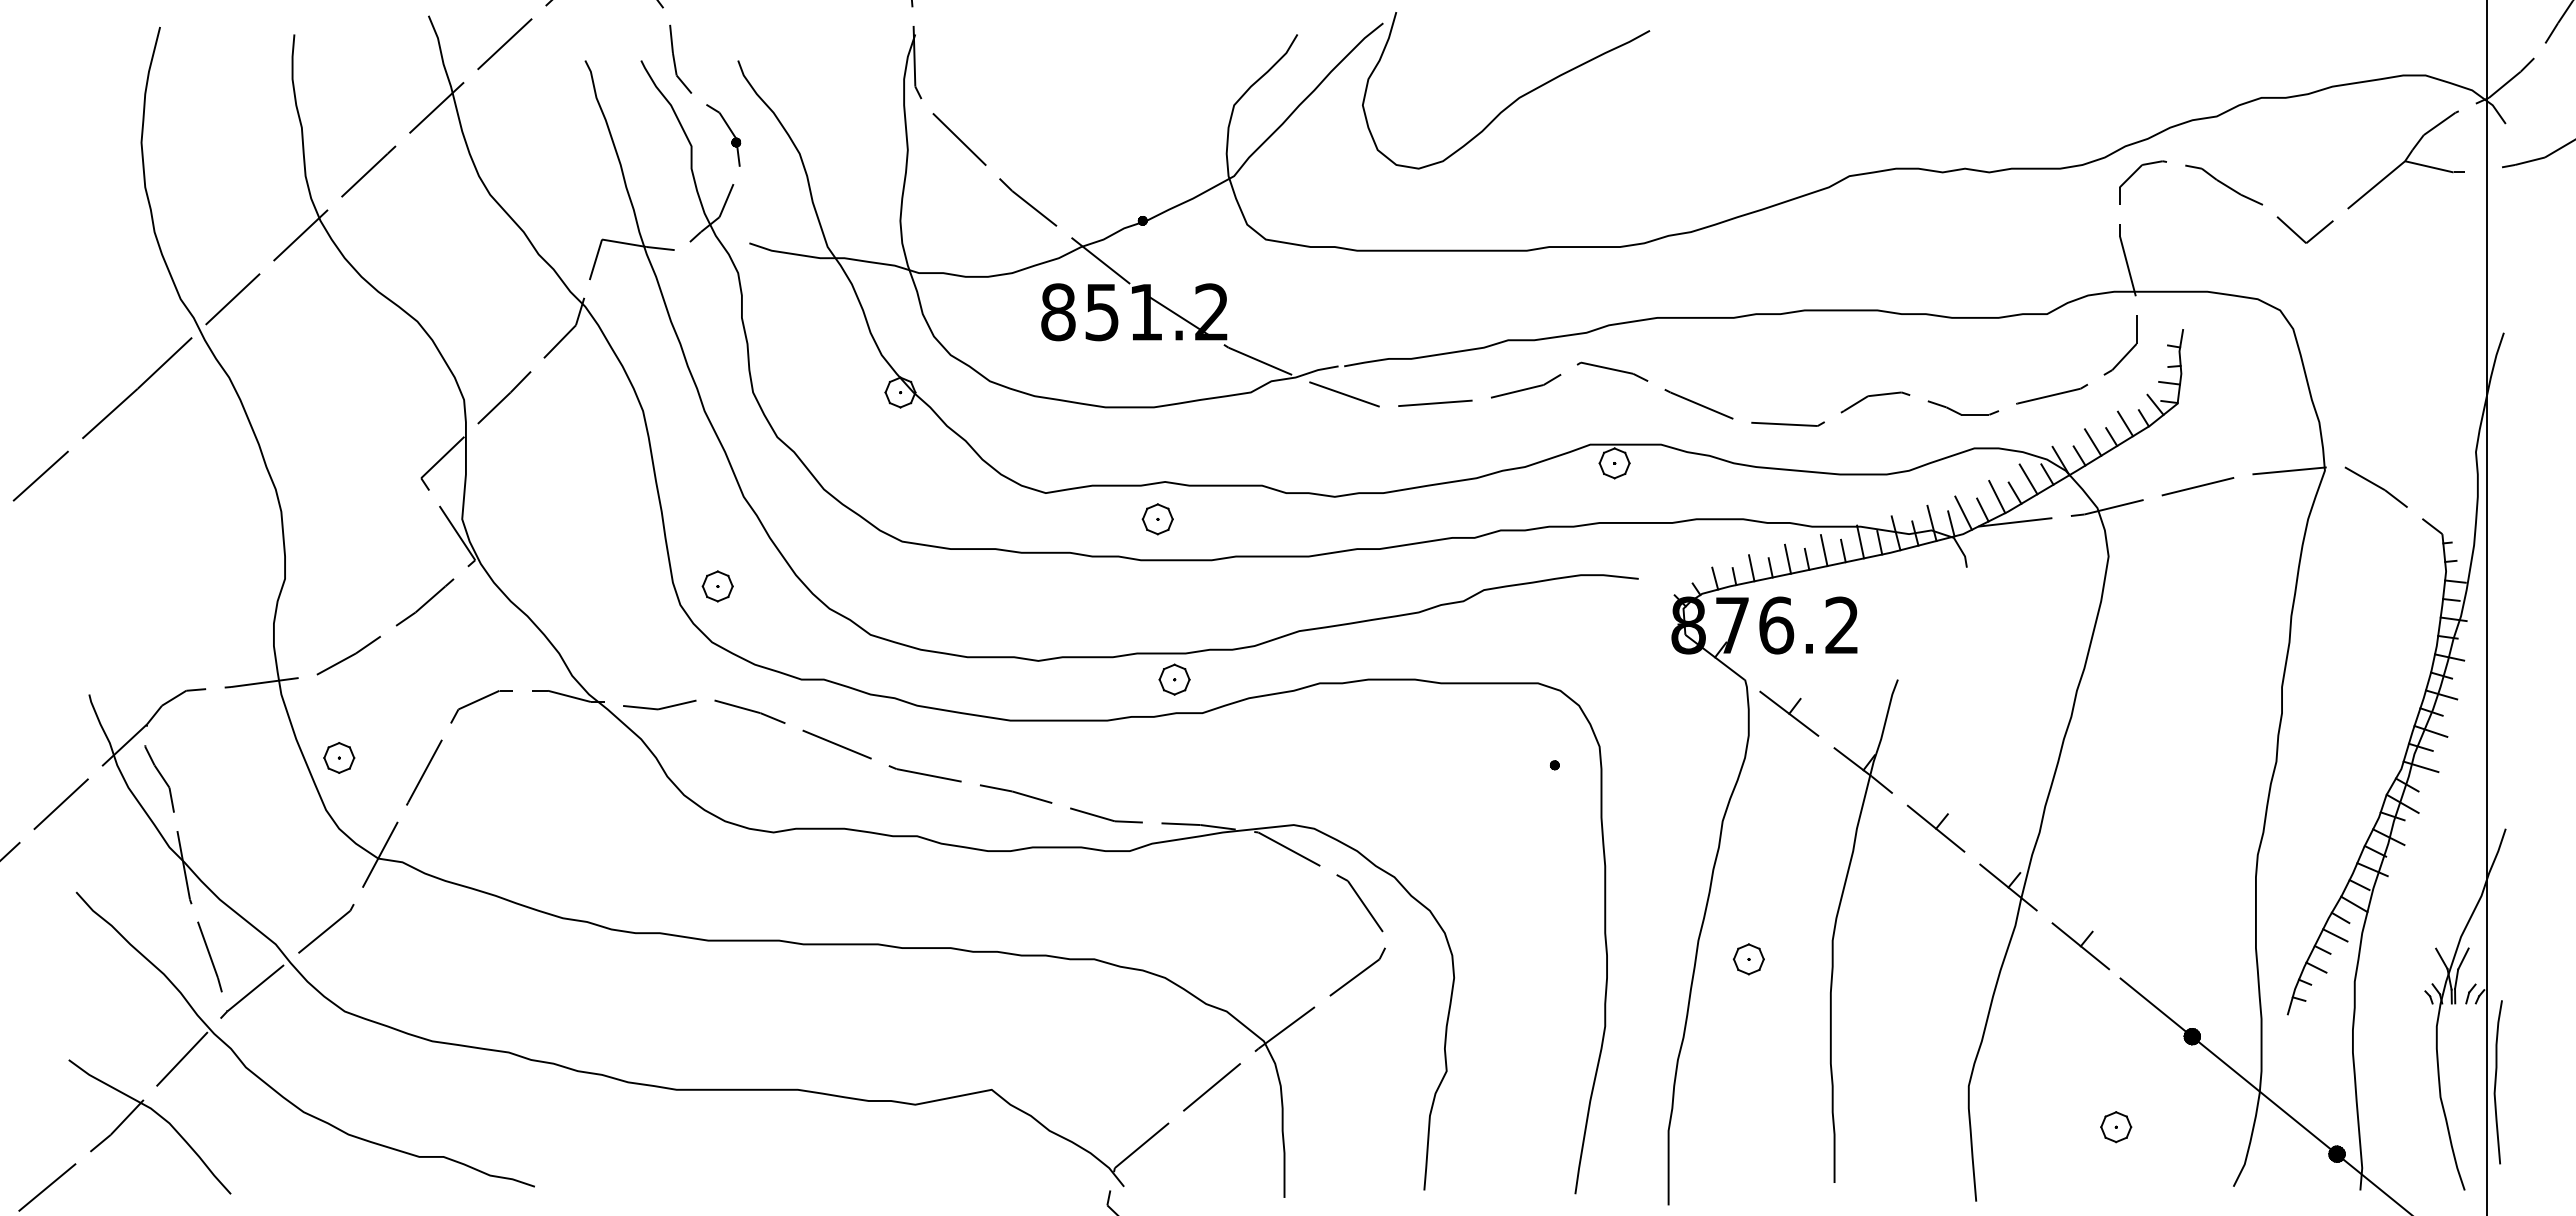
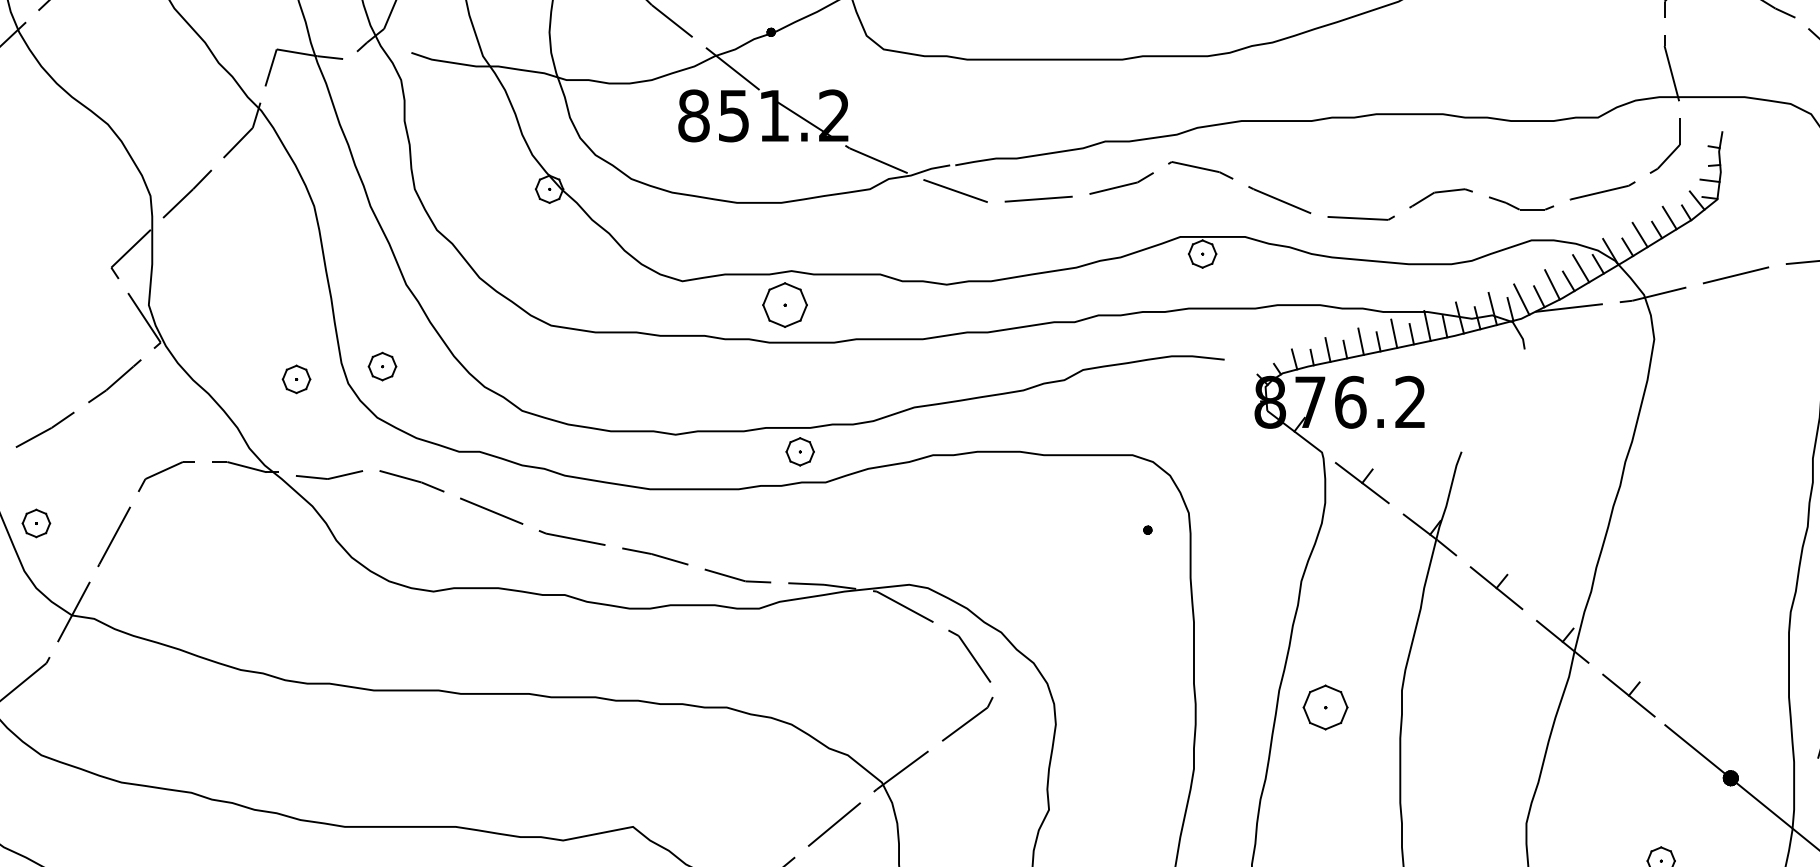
part: (1157, 519) -> (784, 305), size x1.6
part: (623, 600) -> (296, 379), added
part: (1748, 959) -> (1325, 707), size x1.6

